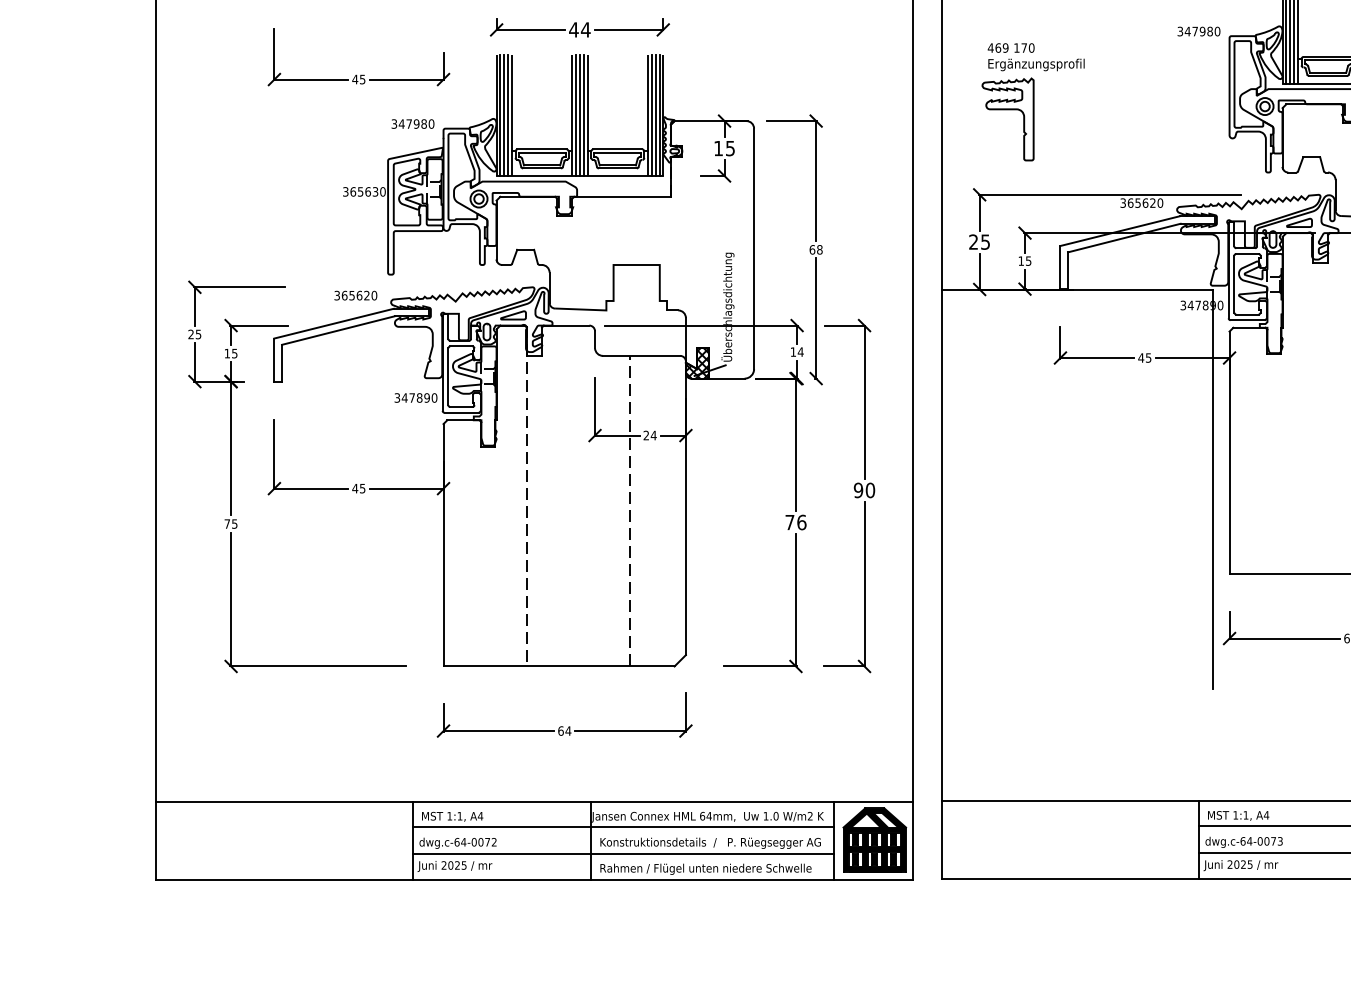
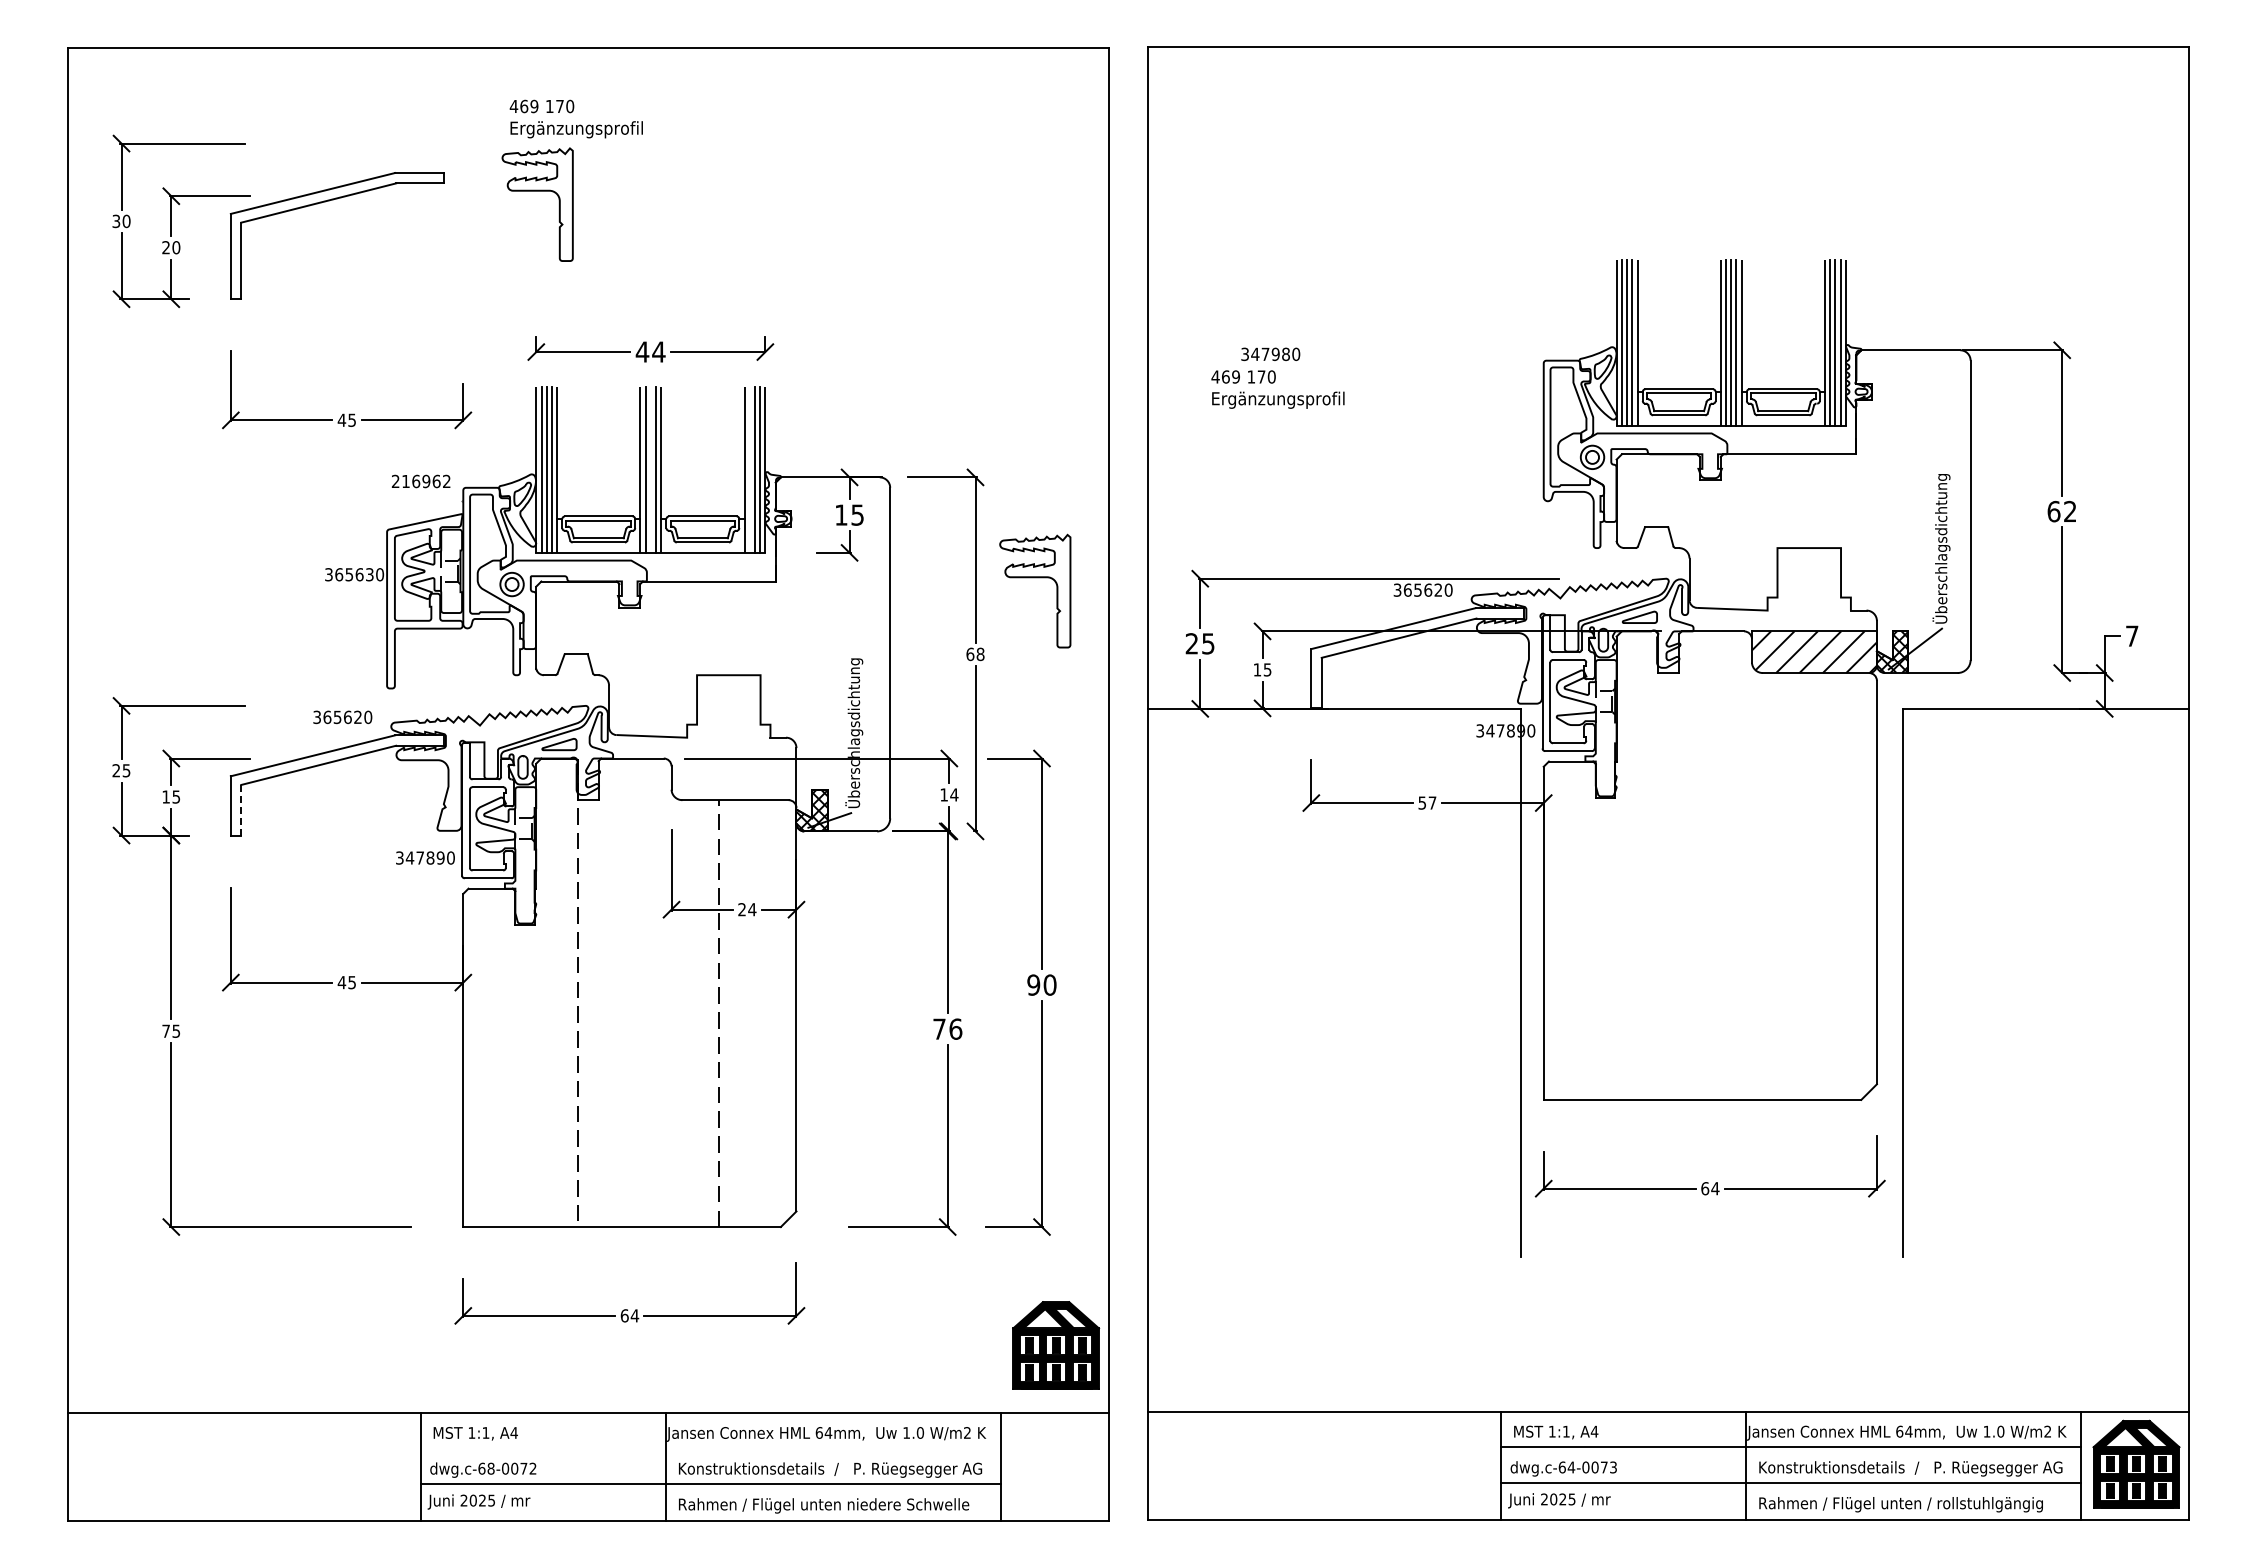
text: (1198, 30) -> (1270, 353), moved
part: (1008, 110) -> (1035, 578), moved
line: (579, 115) -> (650, 469), removed
line: (651, 115) -> (749, 469), removed
text: (413, 124) -> (421, 481), 347980 -> 216962
text: (1144, 357) -> (1427, 802), 45 -> 57
line: (282, 363) -> (241, 810), solid -> dashed
line: (623, 827) -> (710, 1448), removed
part: (875, 839) -> (1056, 1345), moved
text: (463, 842) -> (490, 1468), dwg.c-64-0072 -> dwg.c-68-0072

